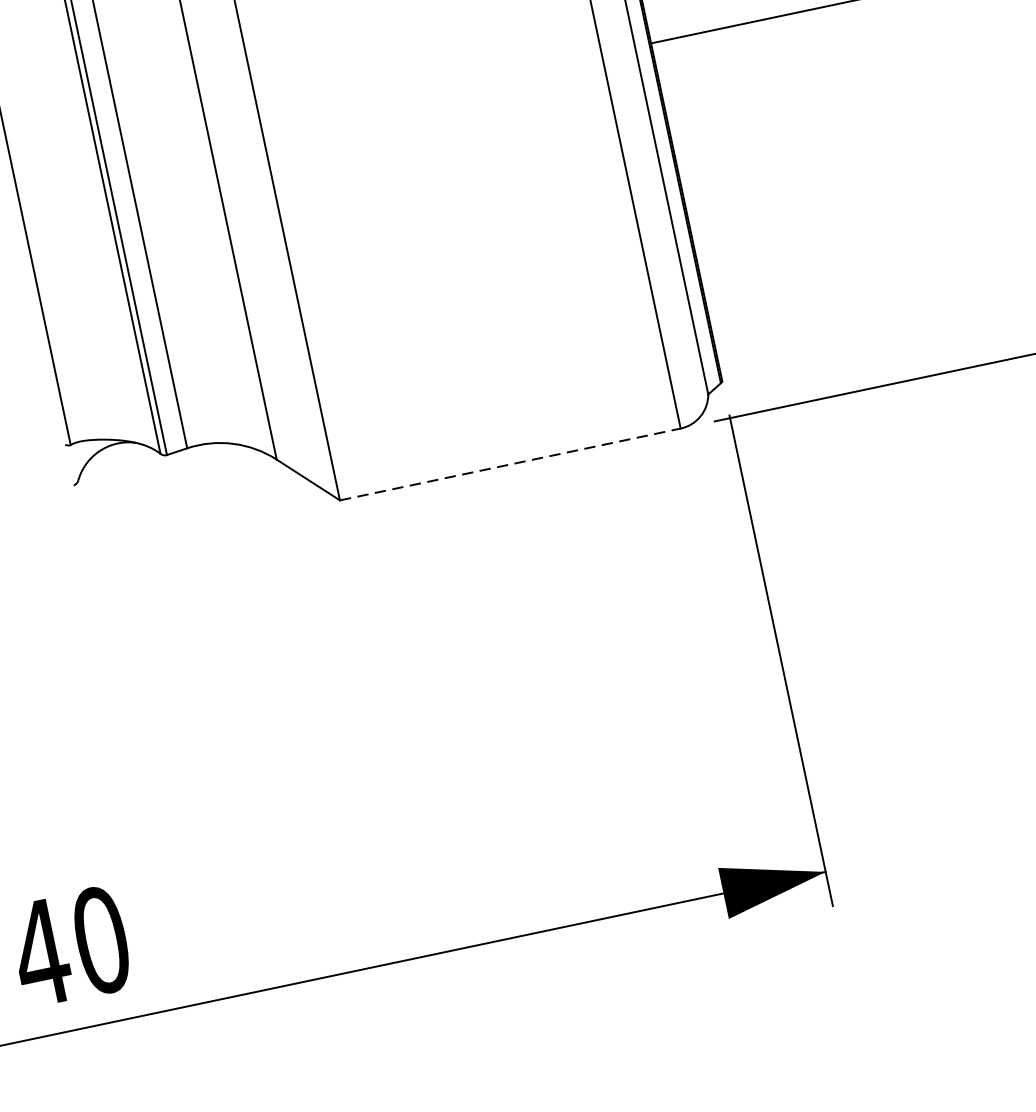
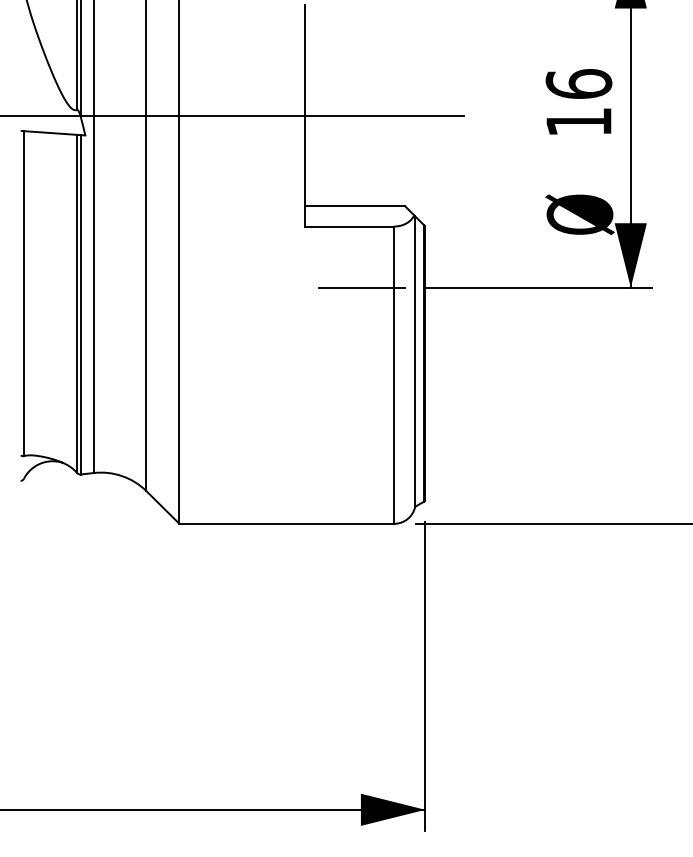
line: (549, 64) -> (361, 287), added
line: (511, 463) -> (287, 523), dashed -> solid

